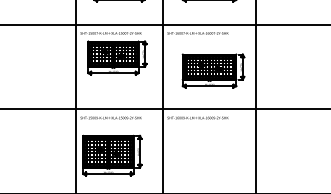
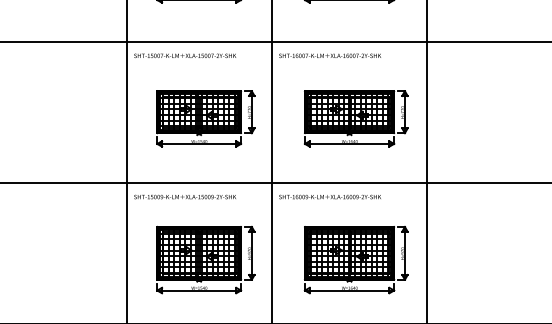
part: (117, 57) -> (205, 117), moved
part: (112, 155) -> (205, 259), moved
part: (213, 155) -> (356, 259), added

